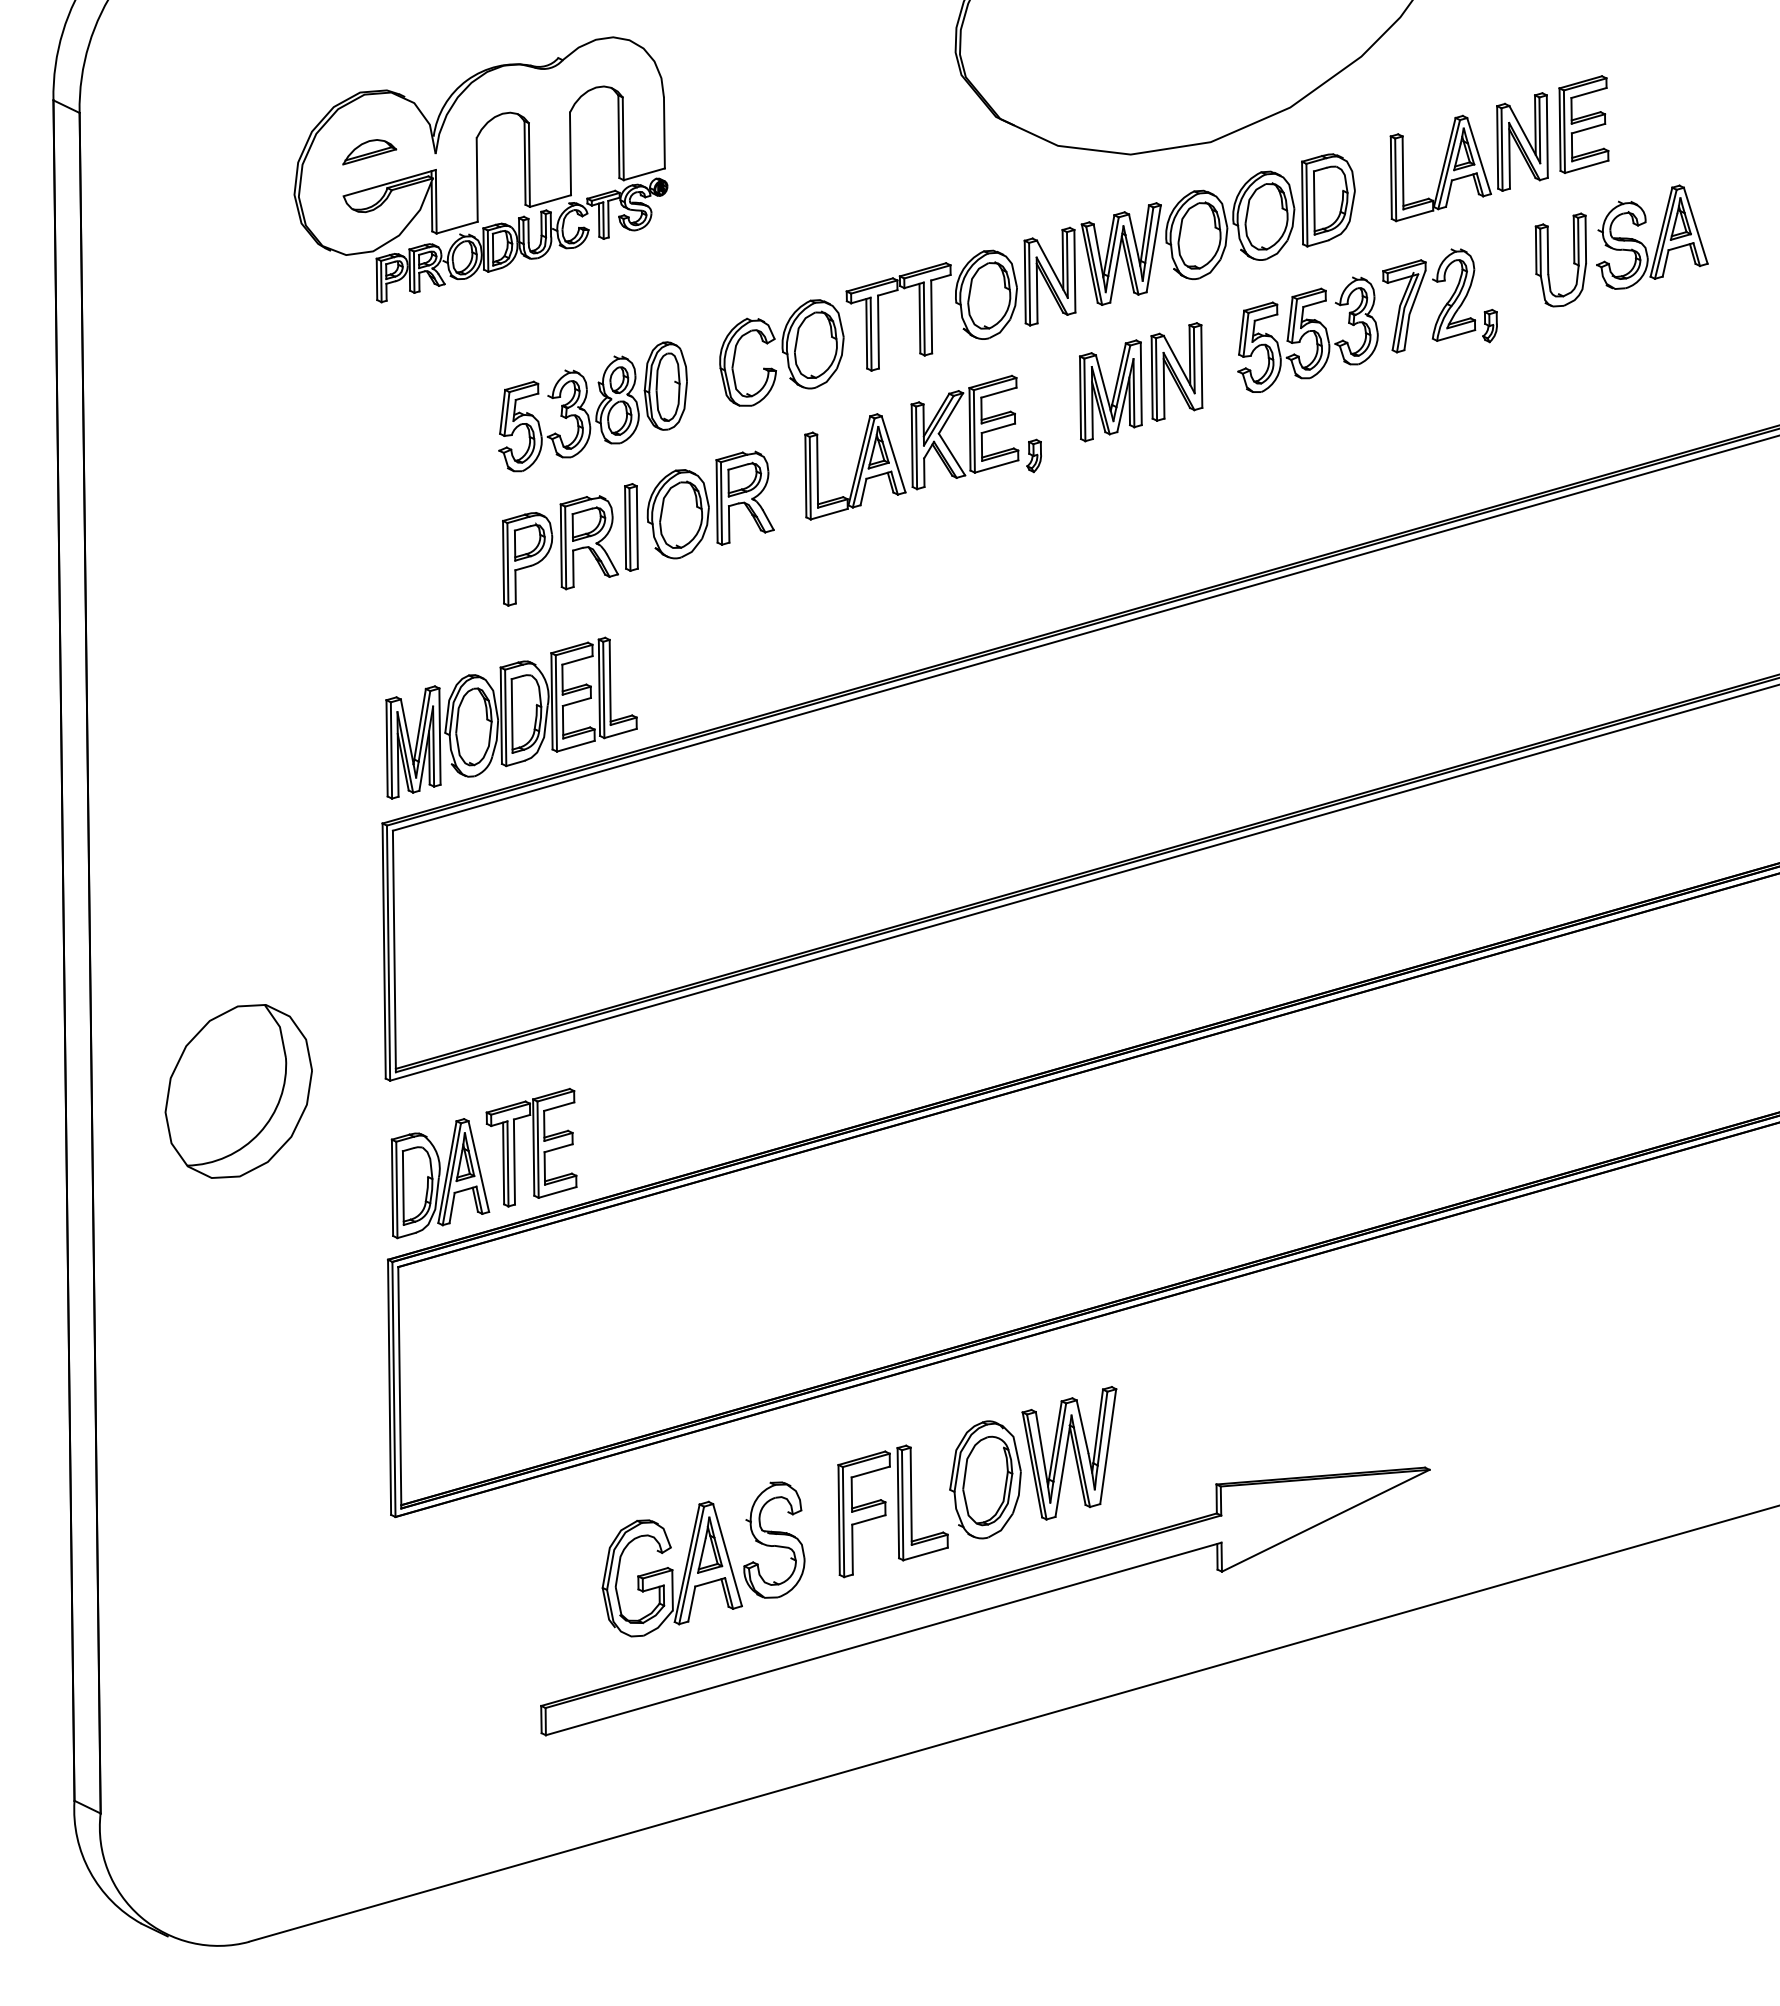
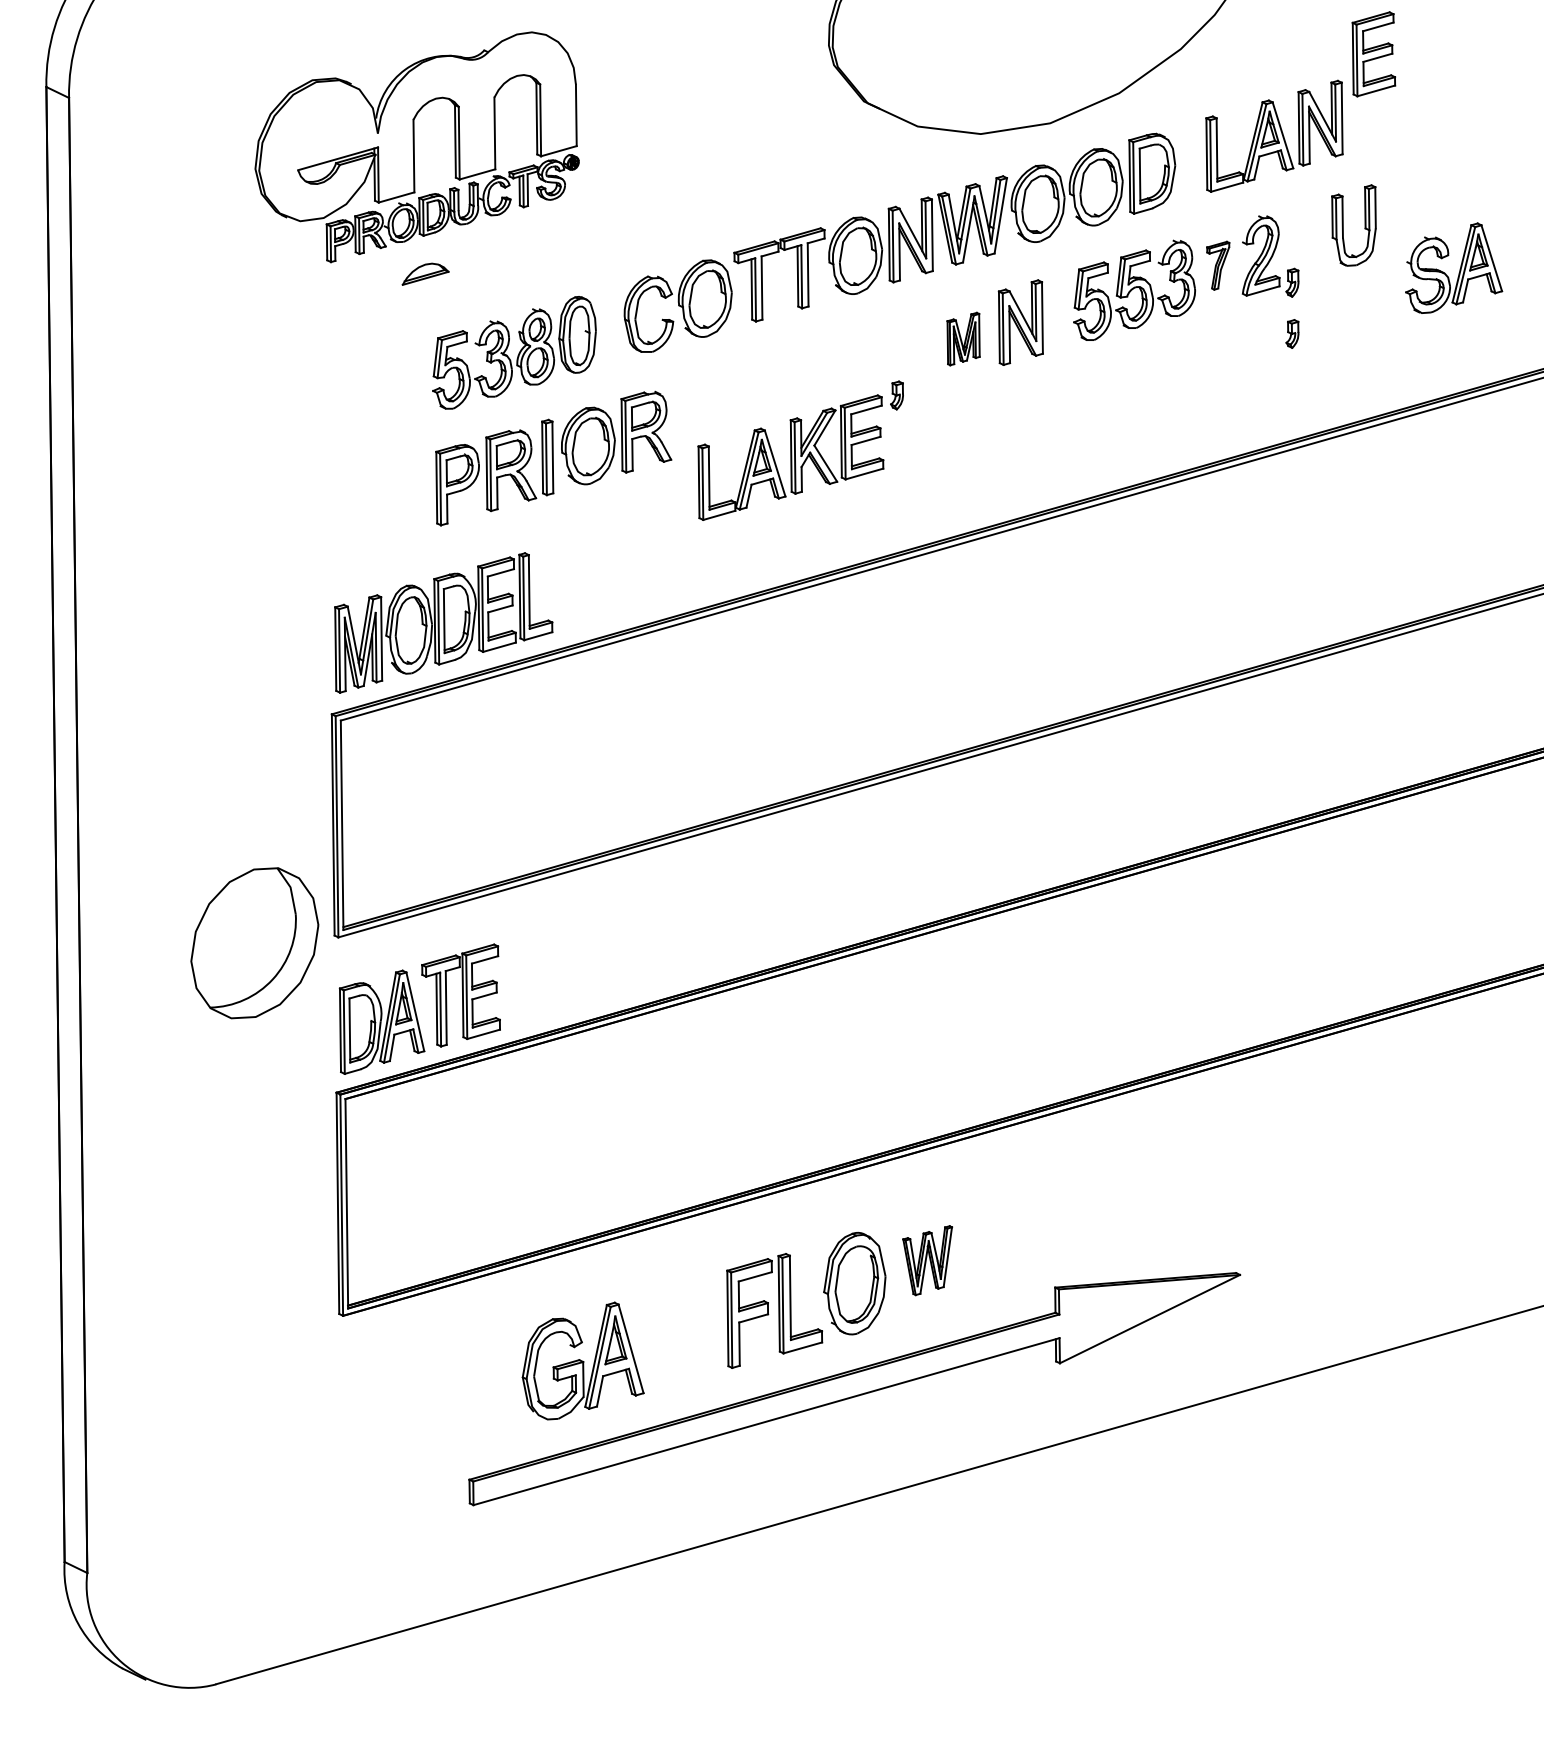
part: (1583, 124) -> (1373, 54), moved
part: (369, 152) -> (425, 274), moved
part: (1658, 239) -> (1459, 270), moved
part: (1404, 306) -> (1218, 265), size x0.6
part: (1489, 385) -> (1292, 334), added
part: (1110, 390) -> (963, 338), size x0.6
part: (911, 447) -> (790, 457), moved
part: (238, 1091) -> (254, 943), moved
part: (1069, 1453) -> (927, 1260), size x0.6
part: (774, 1539) -> (671, 1335), removed

